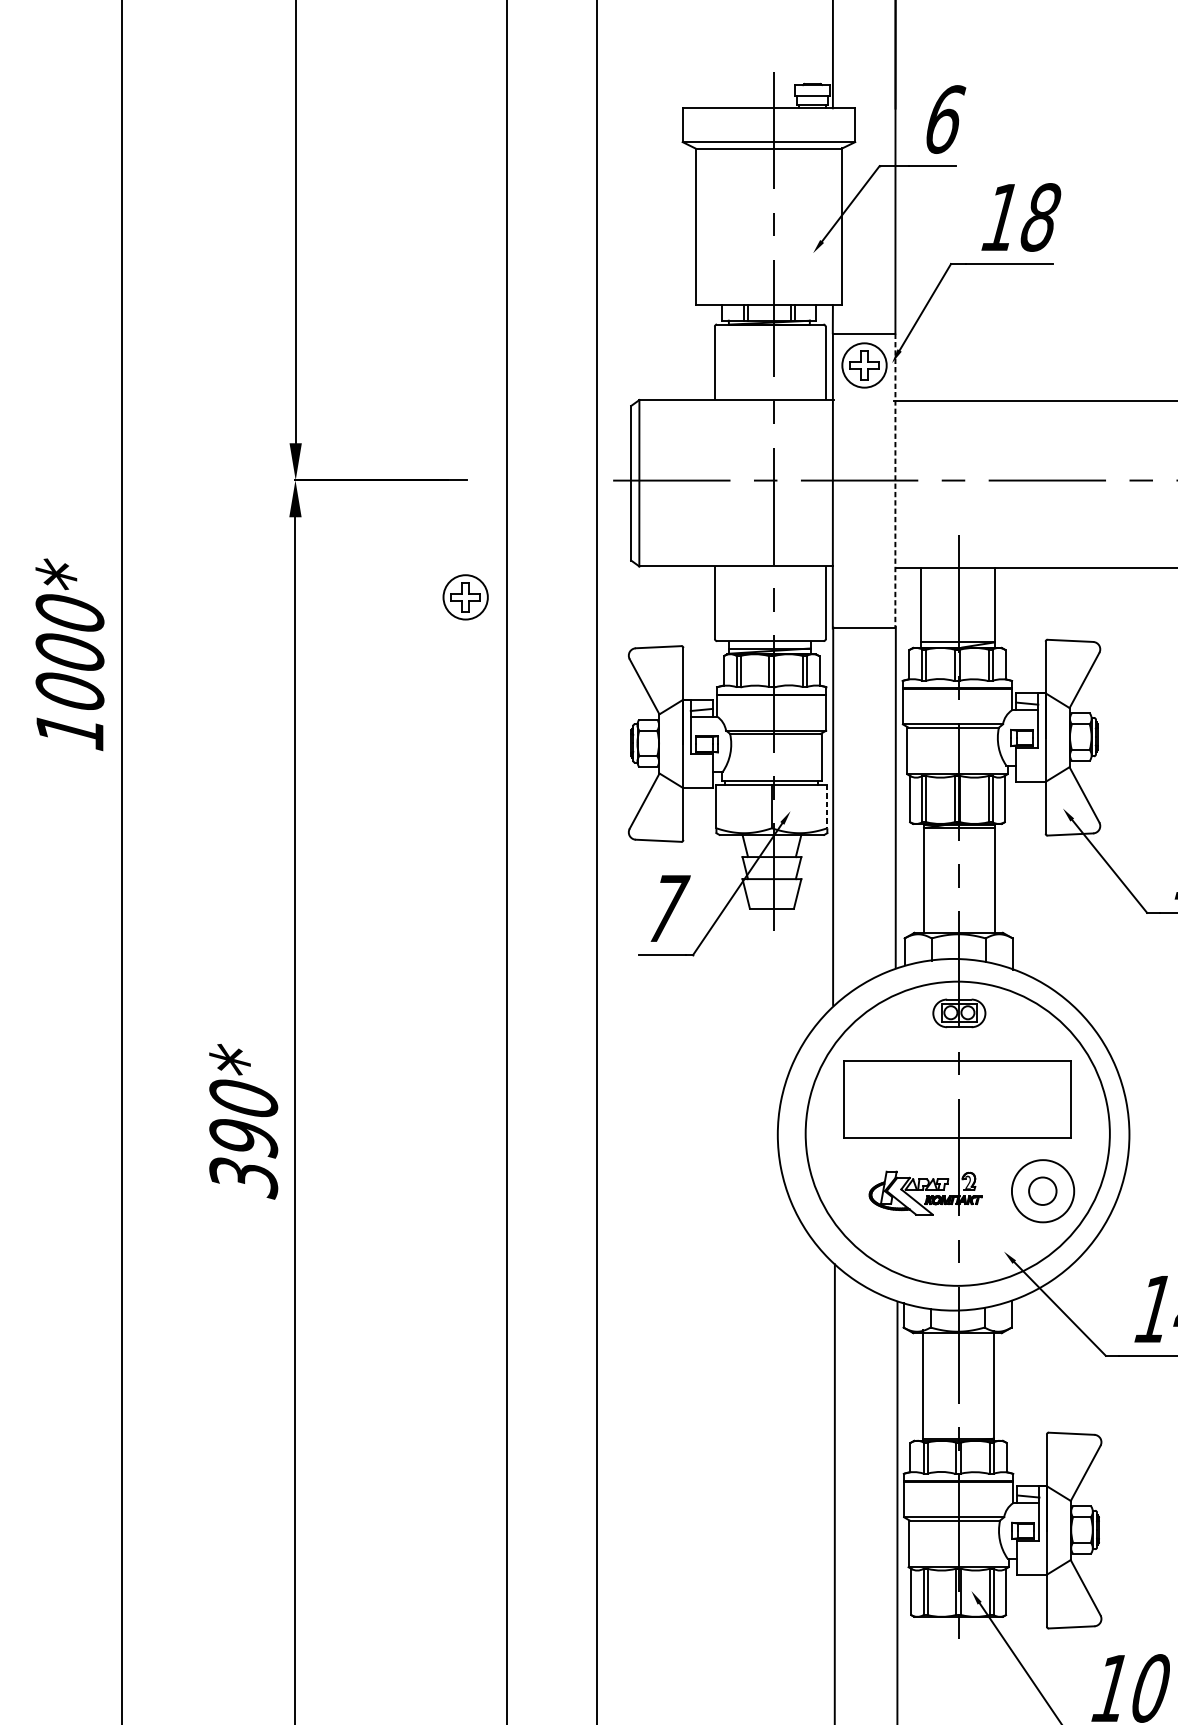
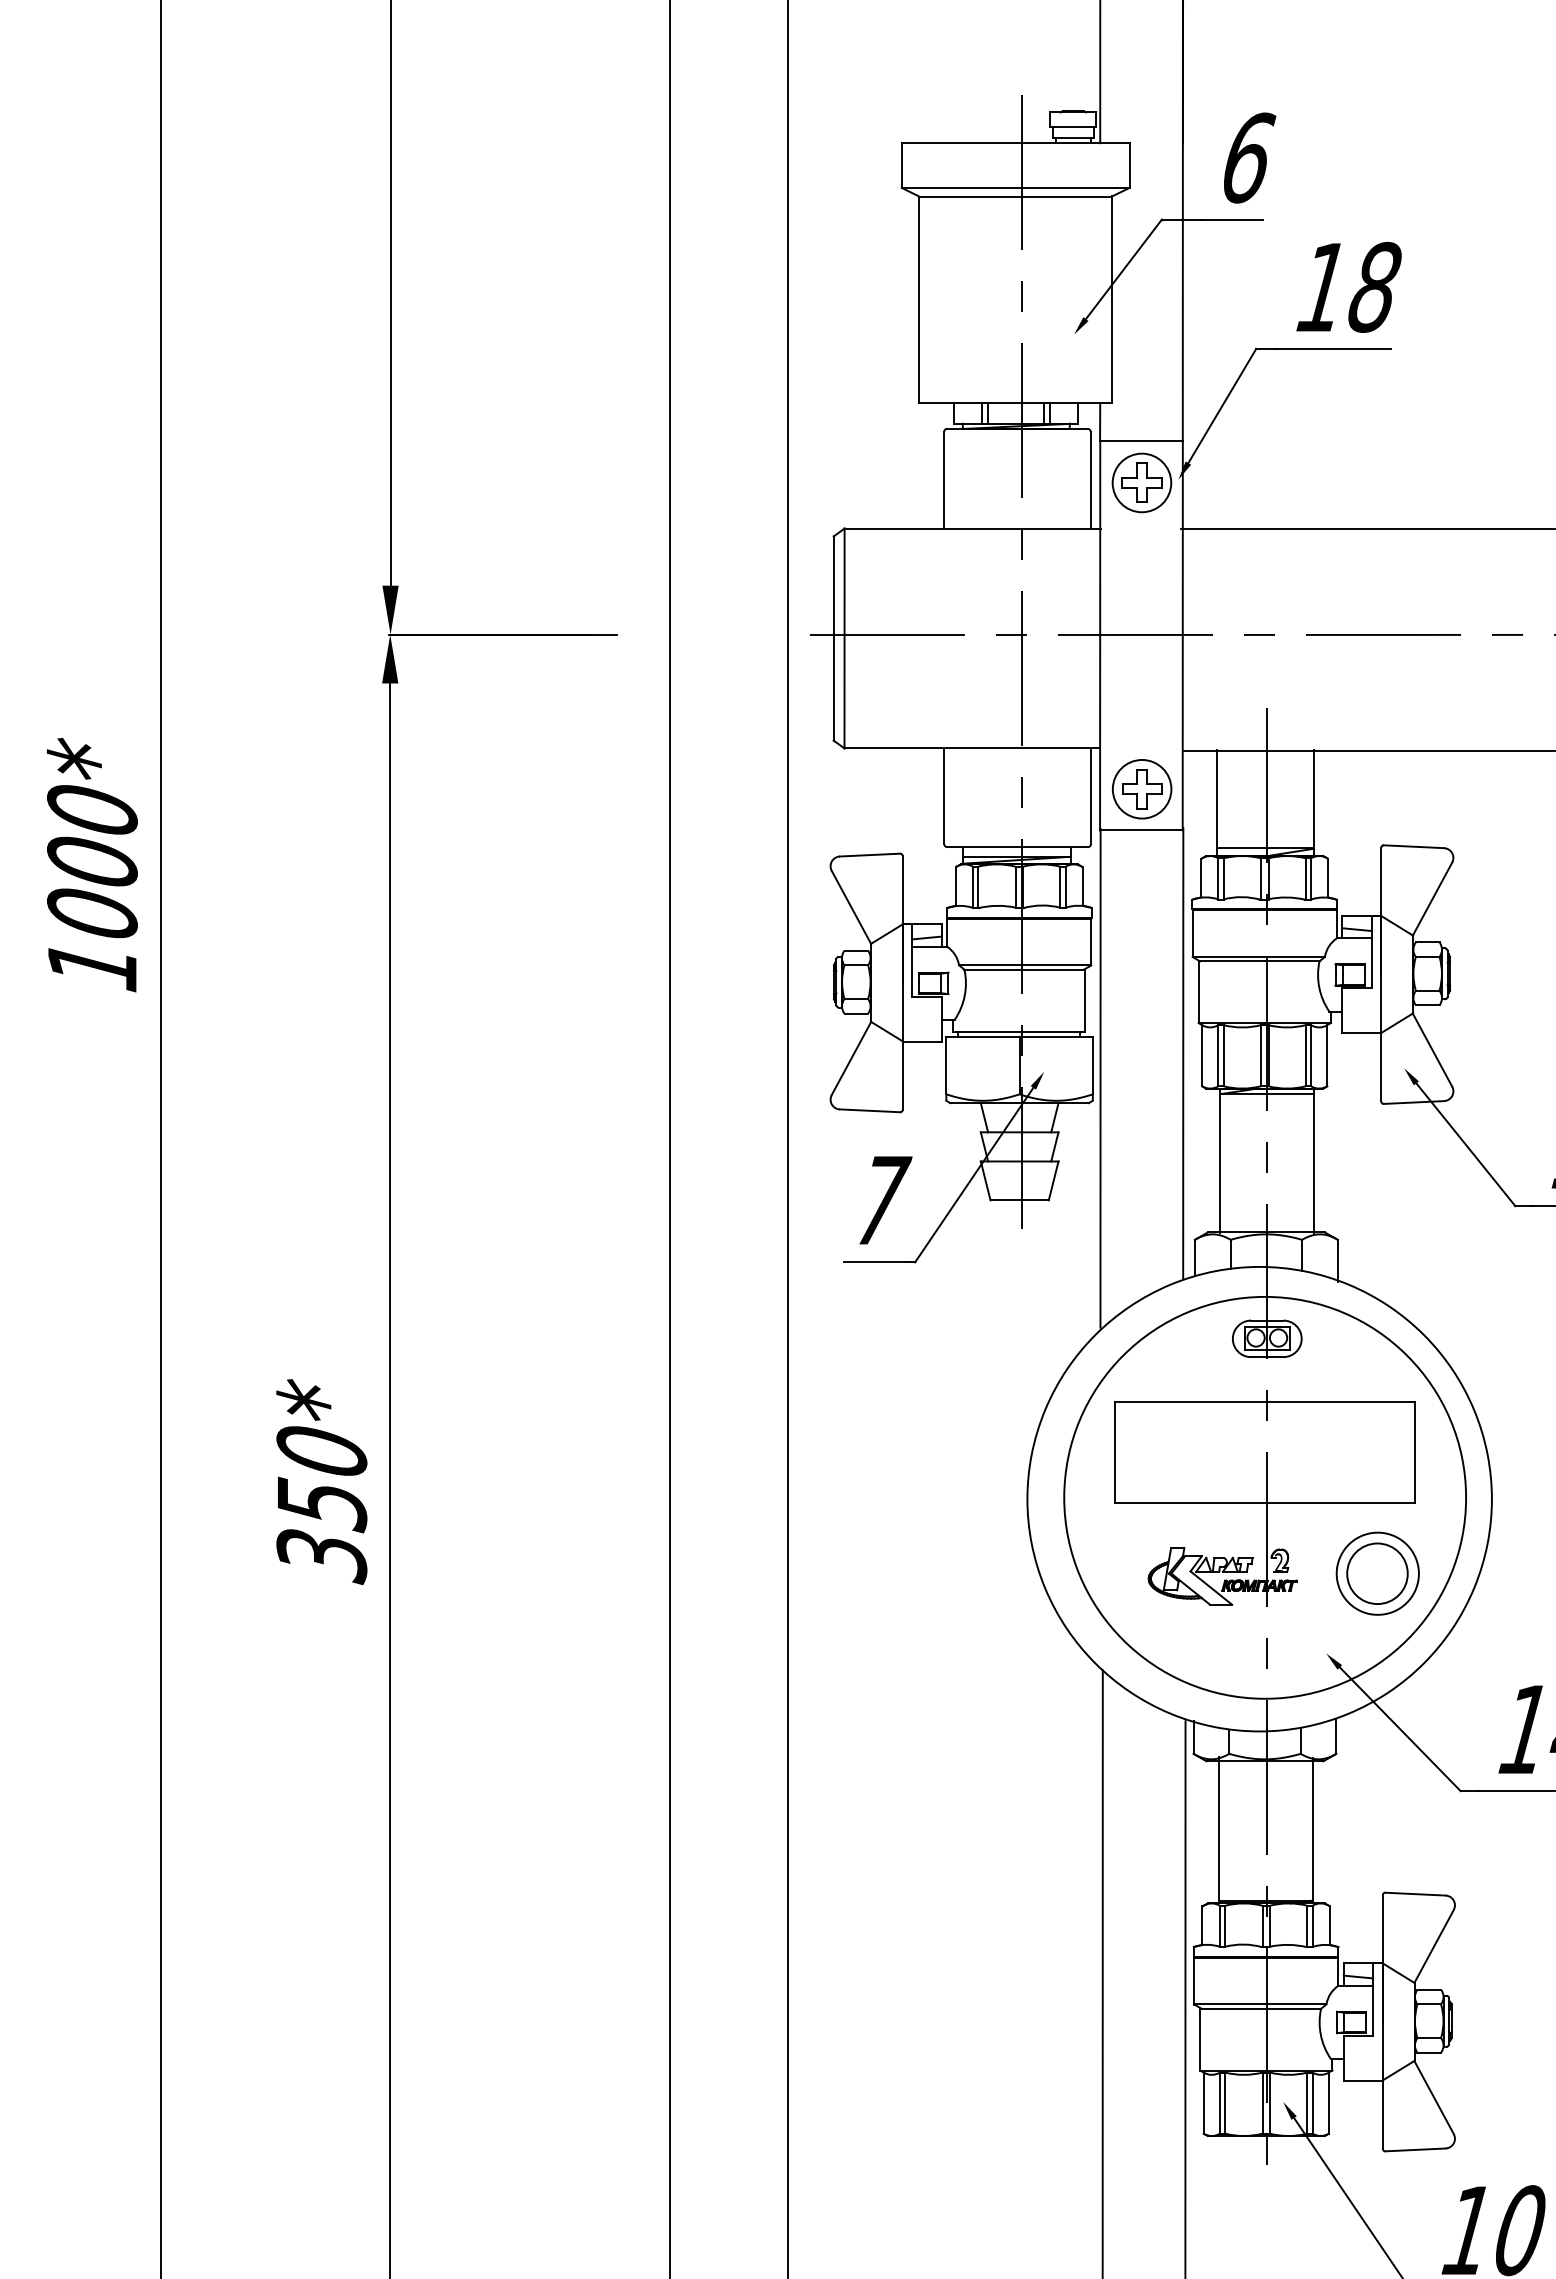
line: (895, 480) -> (1182, 635), dashed -> solid
part: (465, 597) -> (1142, 789), moved
line: (827, 806) -> (1092, 1065), dashed -> solid
text: (243, 1138) -> (321, 1504), 390* -> 350*
circle: (1042, 1191) -> (1377, 1573), size x1.67

